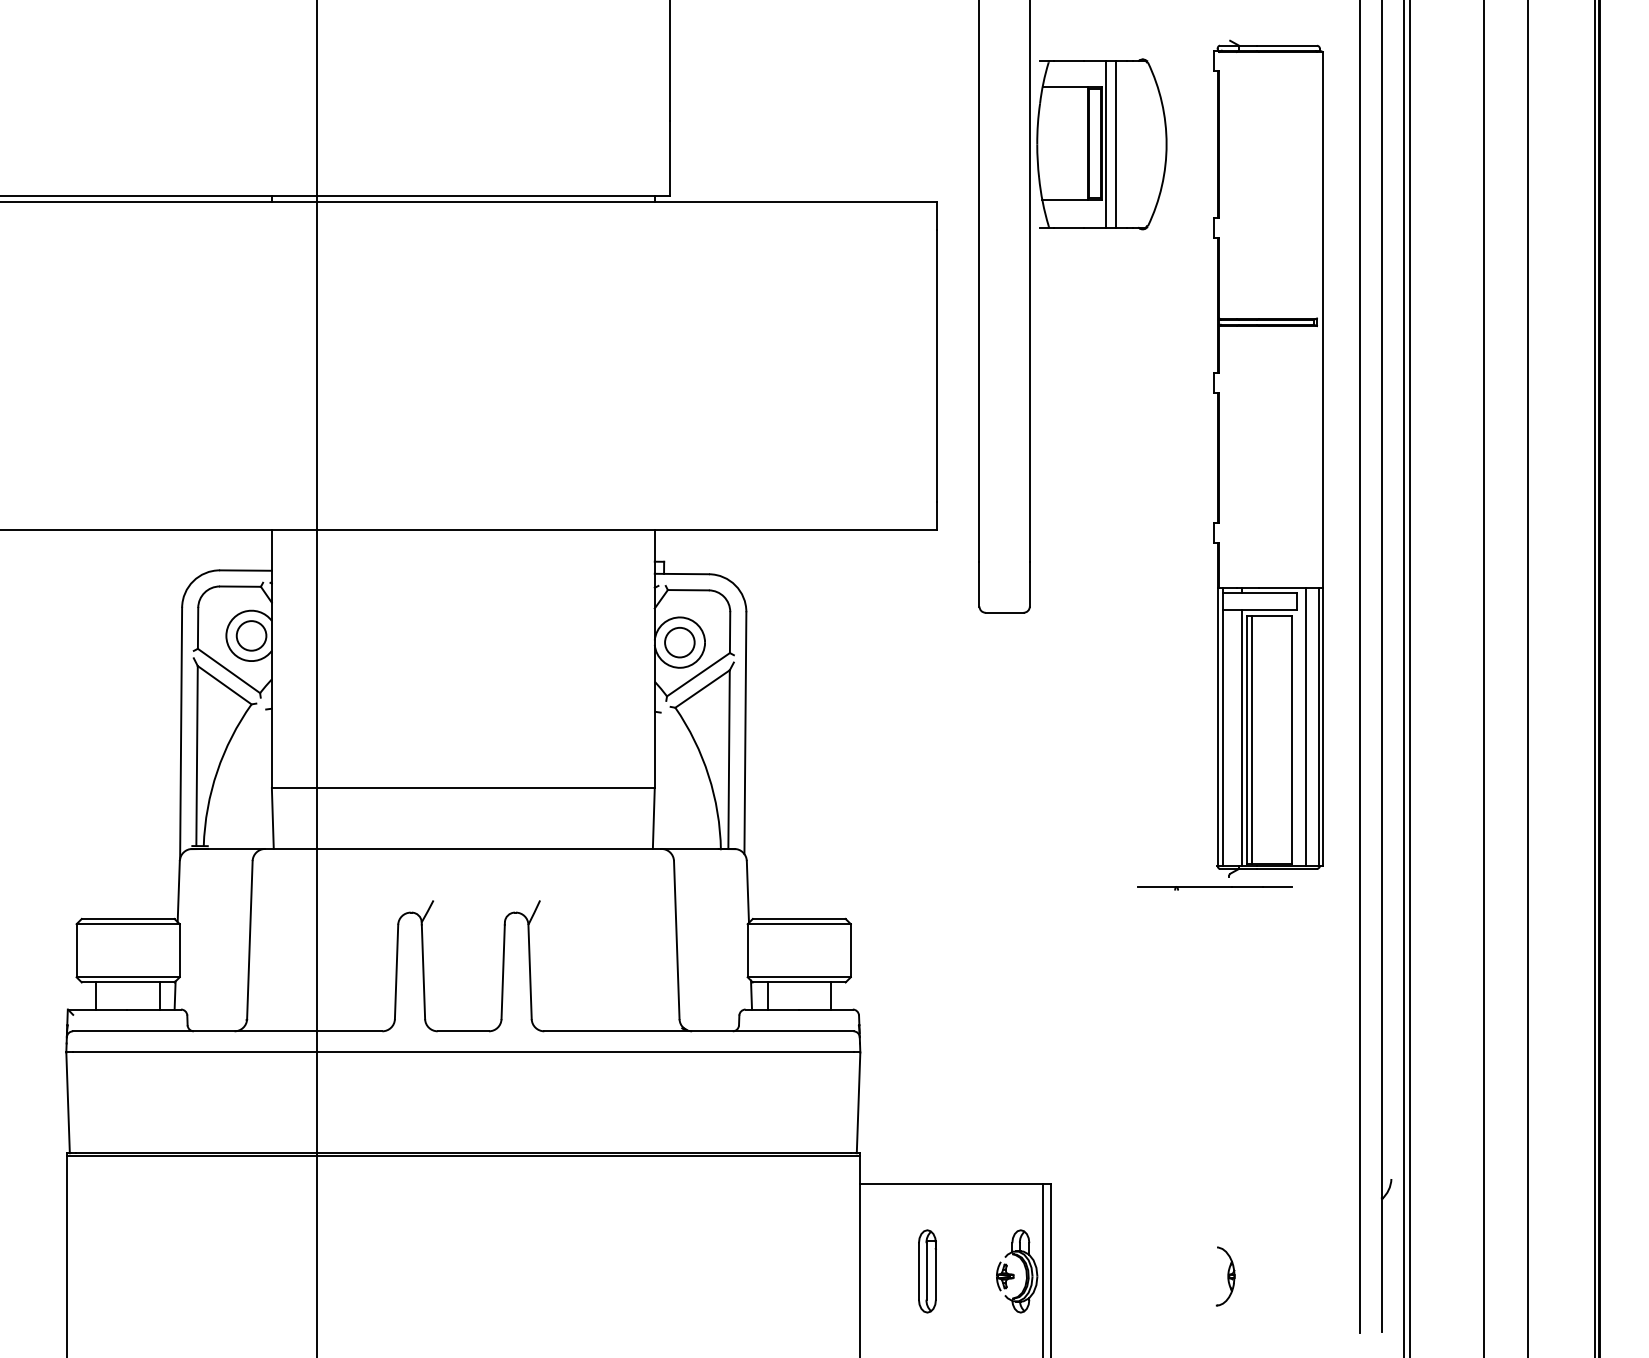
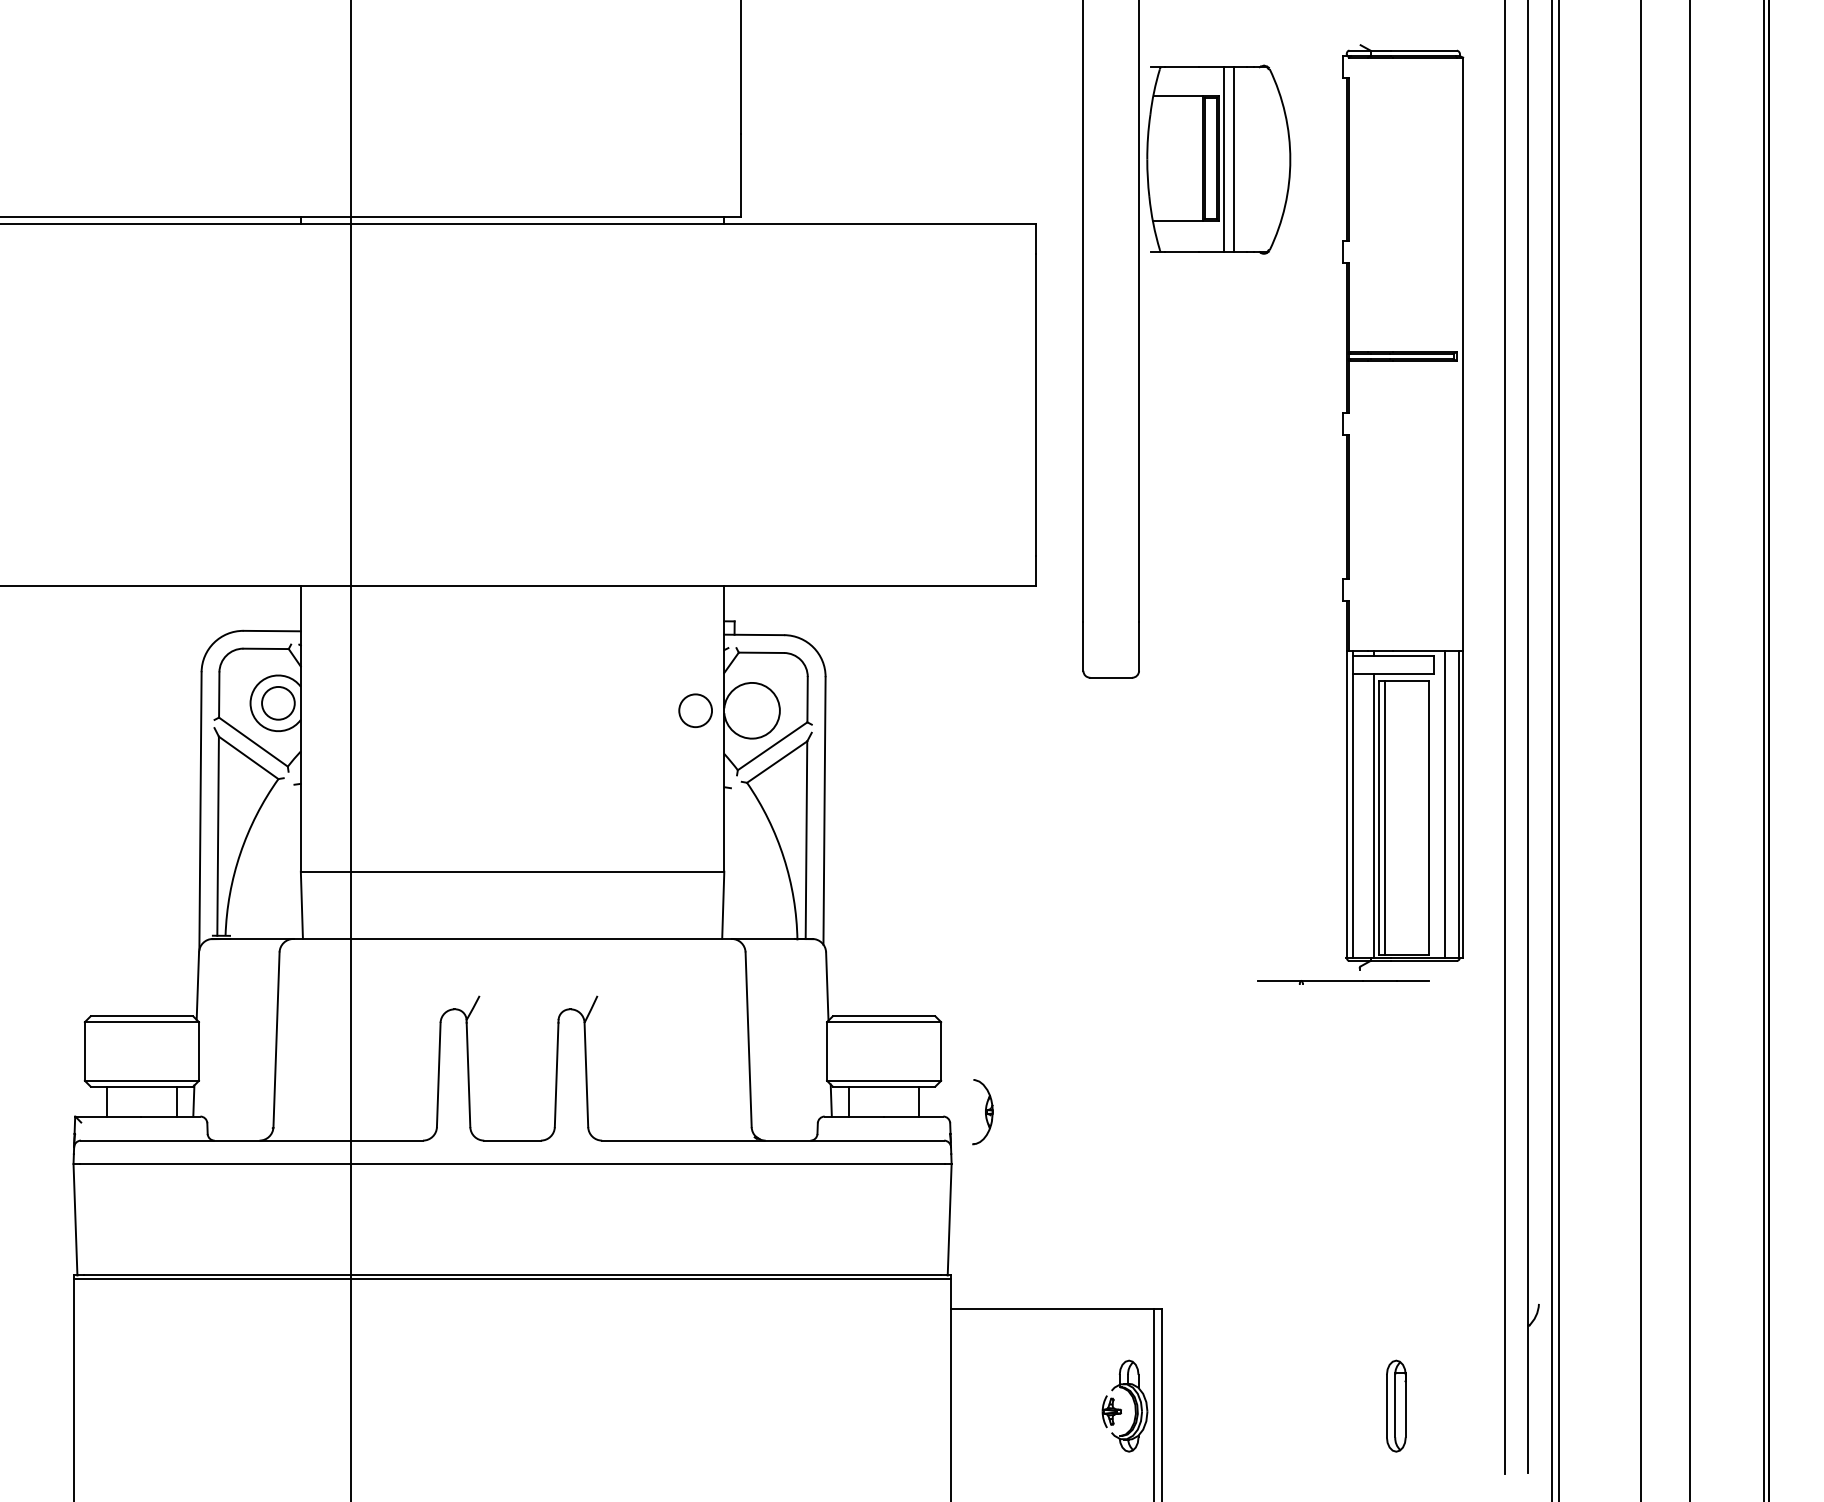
circle: (679, 642) -> (695, 710), moved
part: (927, 1271) -> (1396, 1406), moved
part: (1225, 1276) -> (982, 1112), moved

